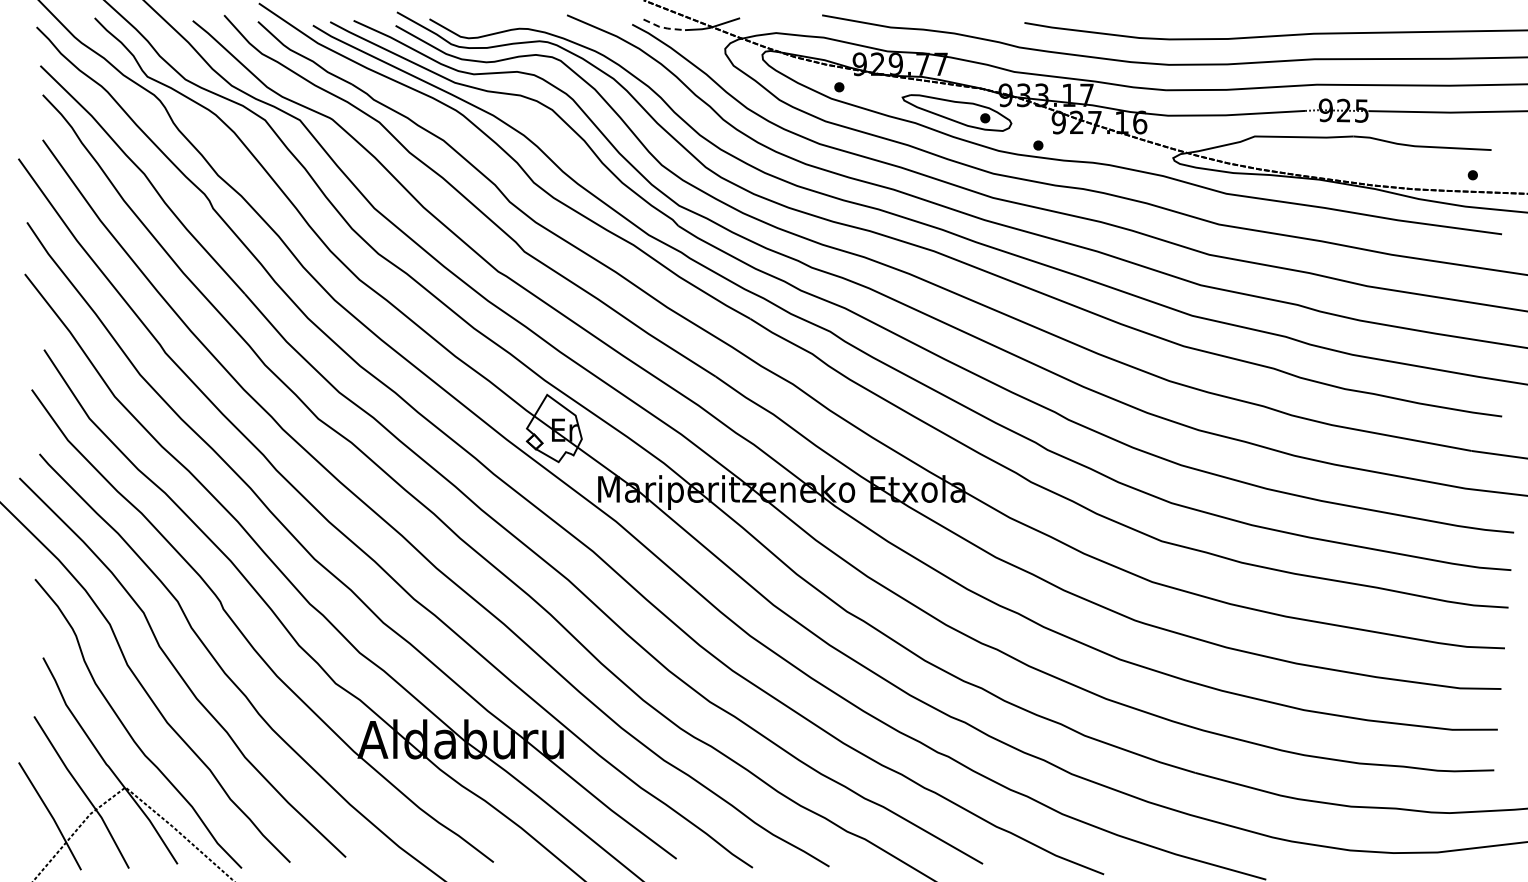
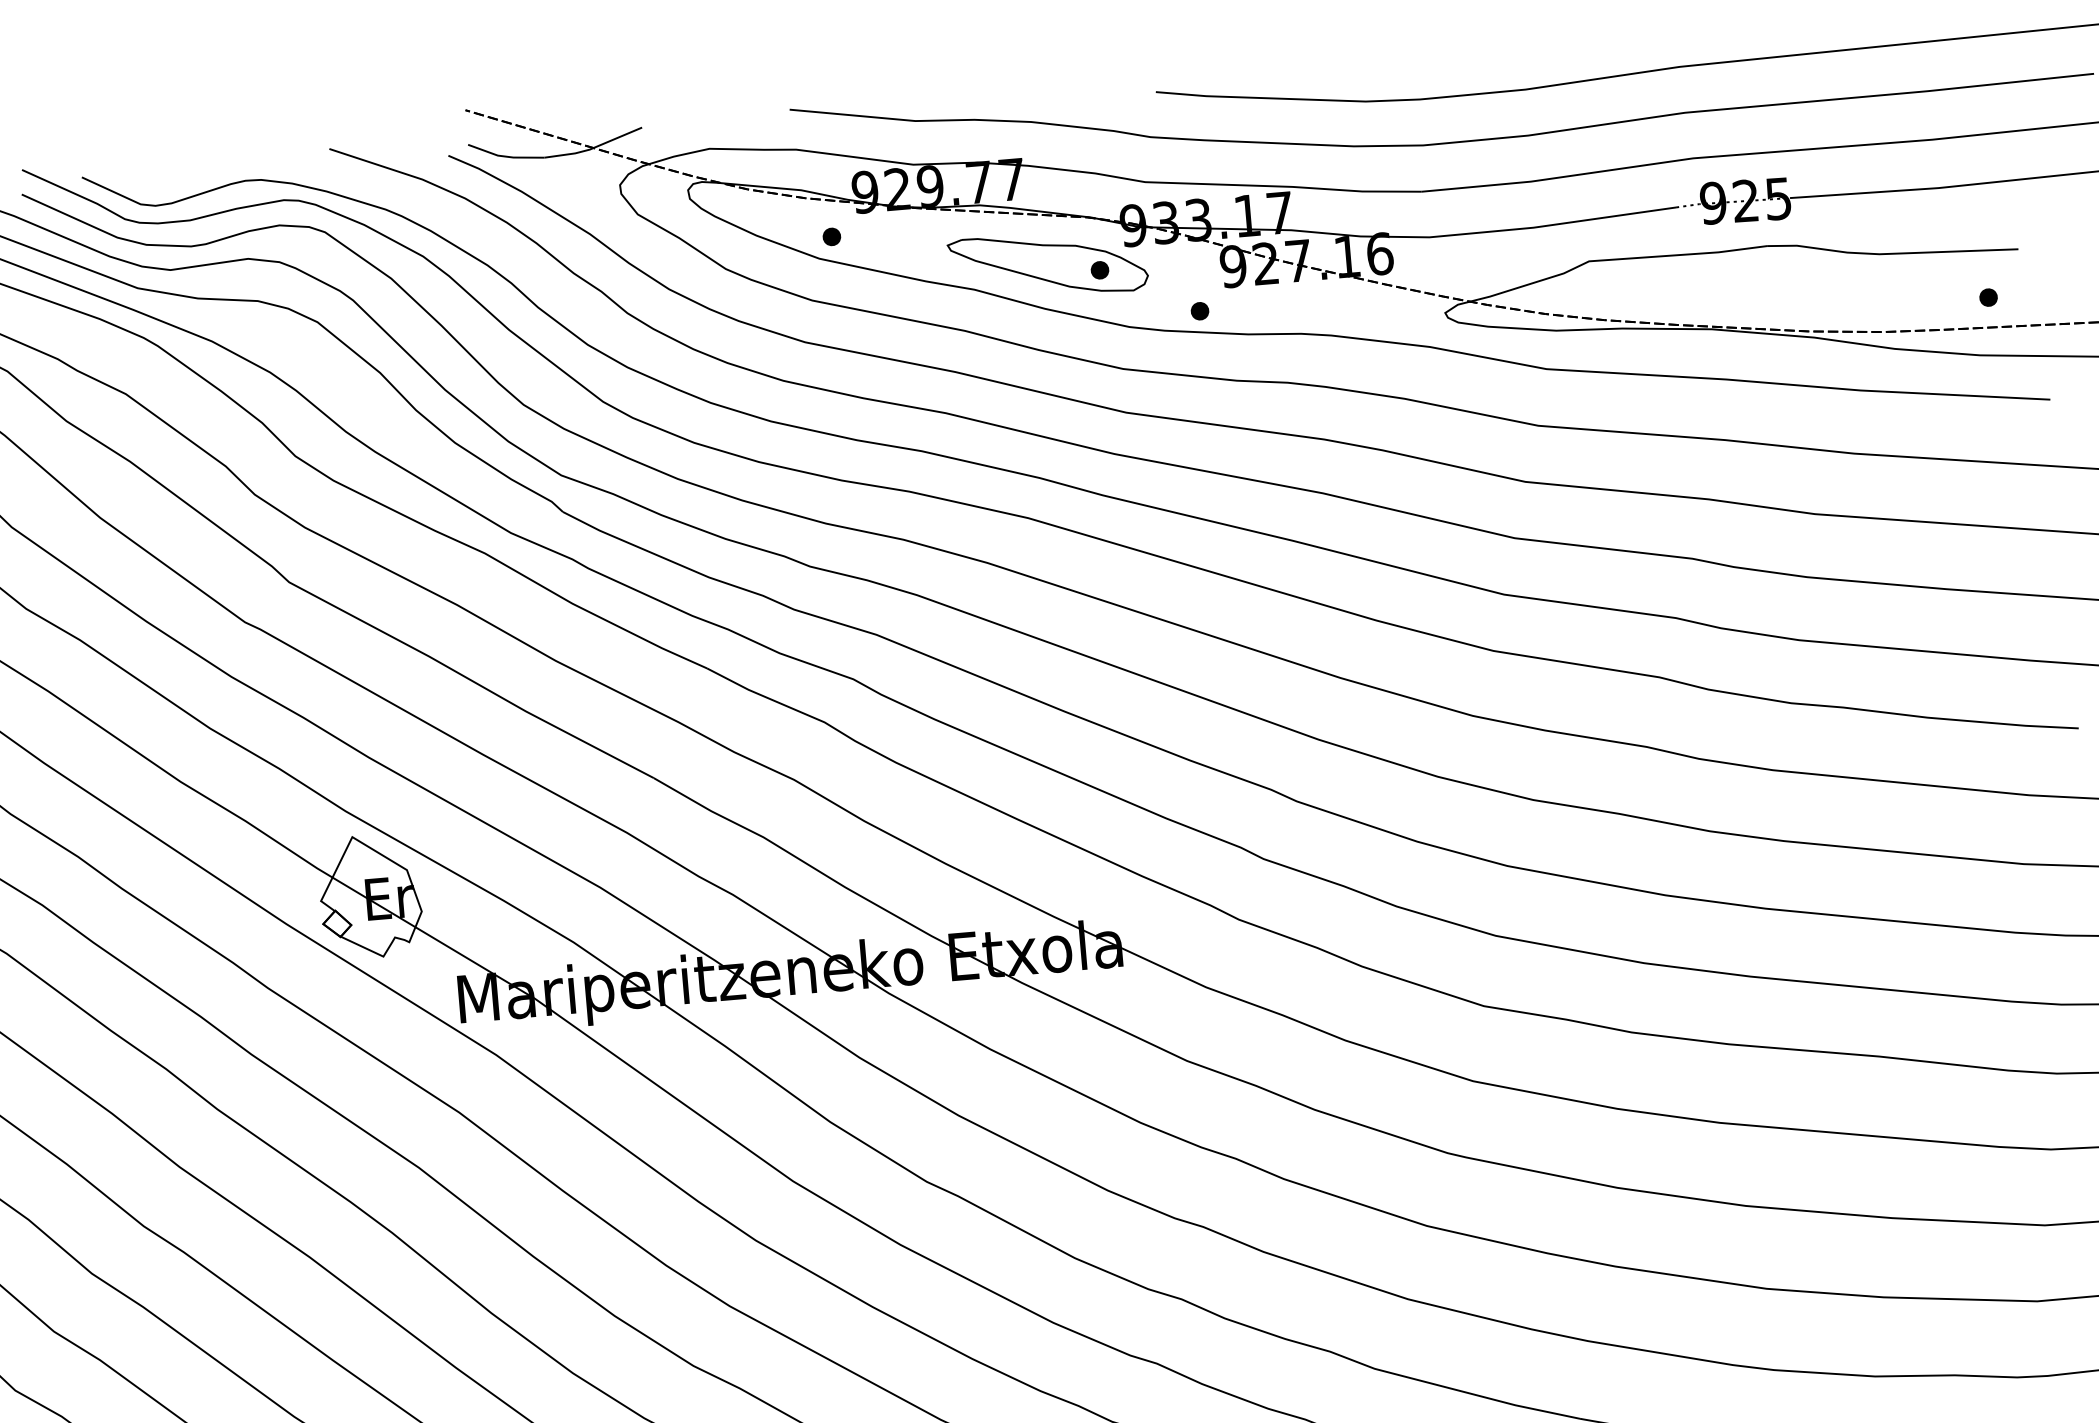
line: (664, 27) -> (507, 156), dashed -> solid

